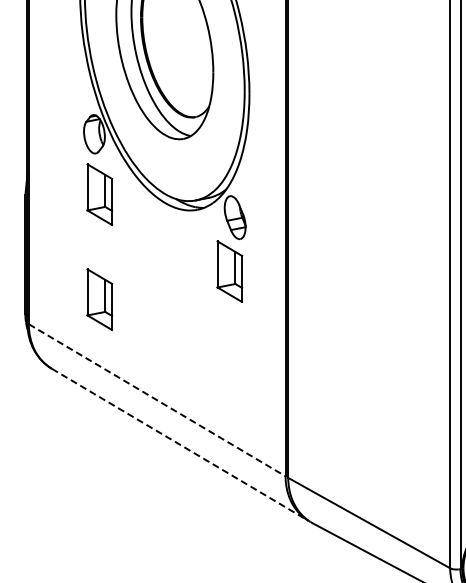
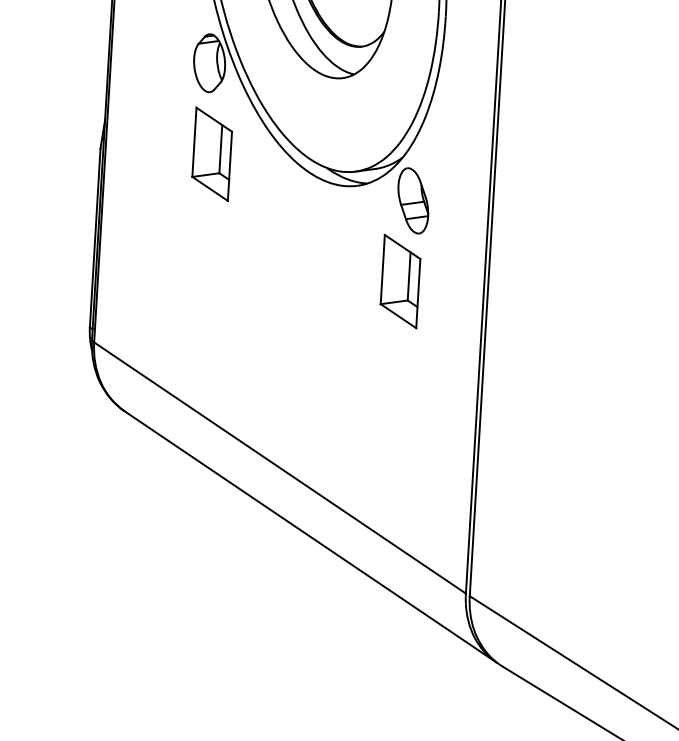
part: (99, 299) -> (202, 311), removed
line: (157, 400) -> (280, 468), dashed -> solid
line: (180, 445) -> (310, 537), dashed -> solid

